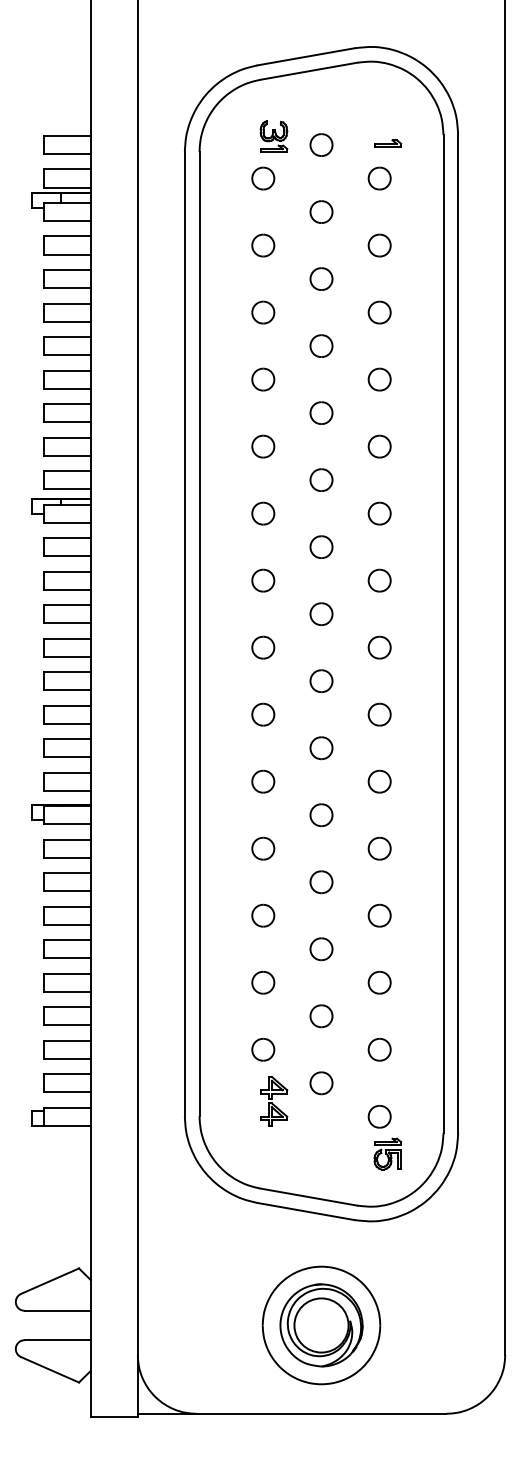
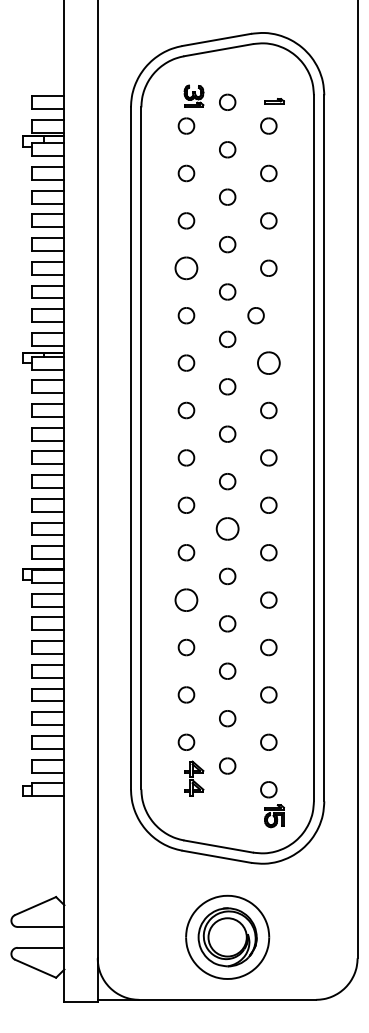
part: (263, 379) -> (186, 268), size x1.4
part: (379, 446) -> (255, 315), moved
part: (379, 513) -> (268, 362), size x1.4
part: (321, 748) -> (227, 529), size x1.4
part: (263, 848) -> (186, 599), size x1.4

